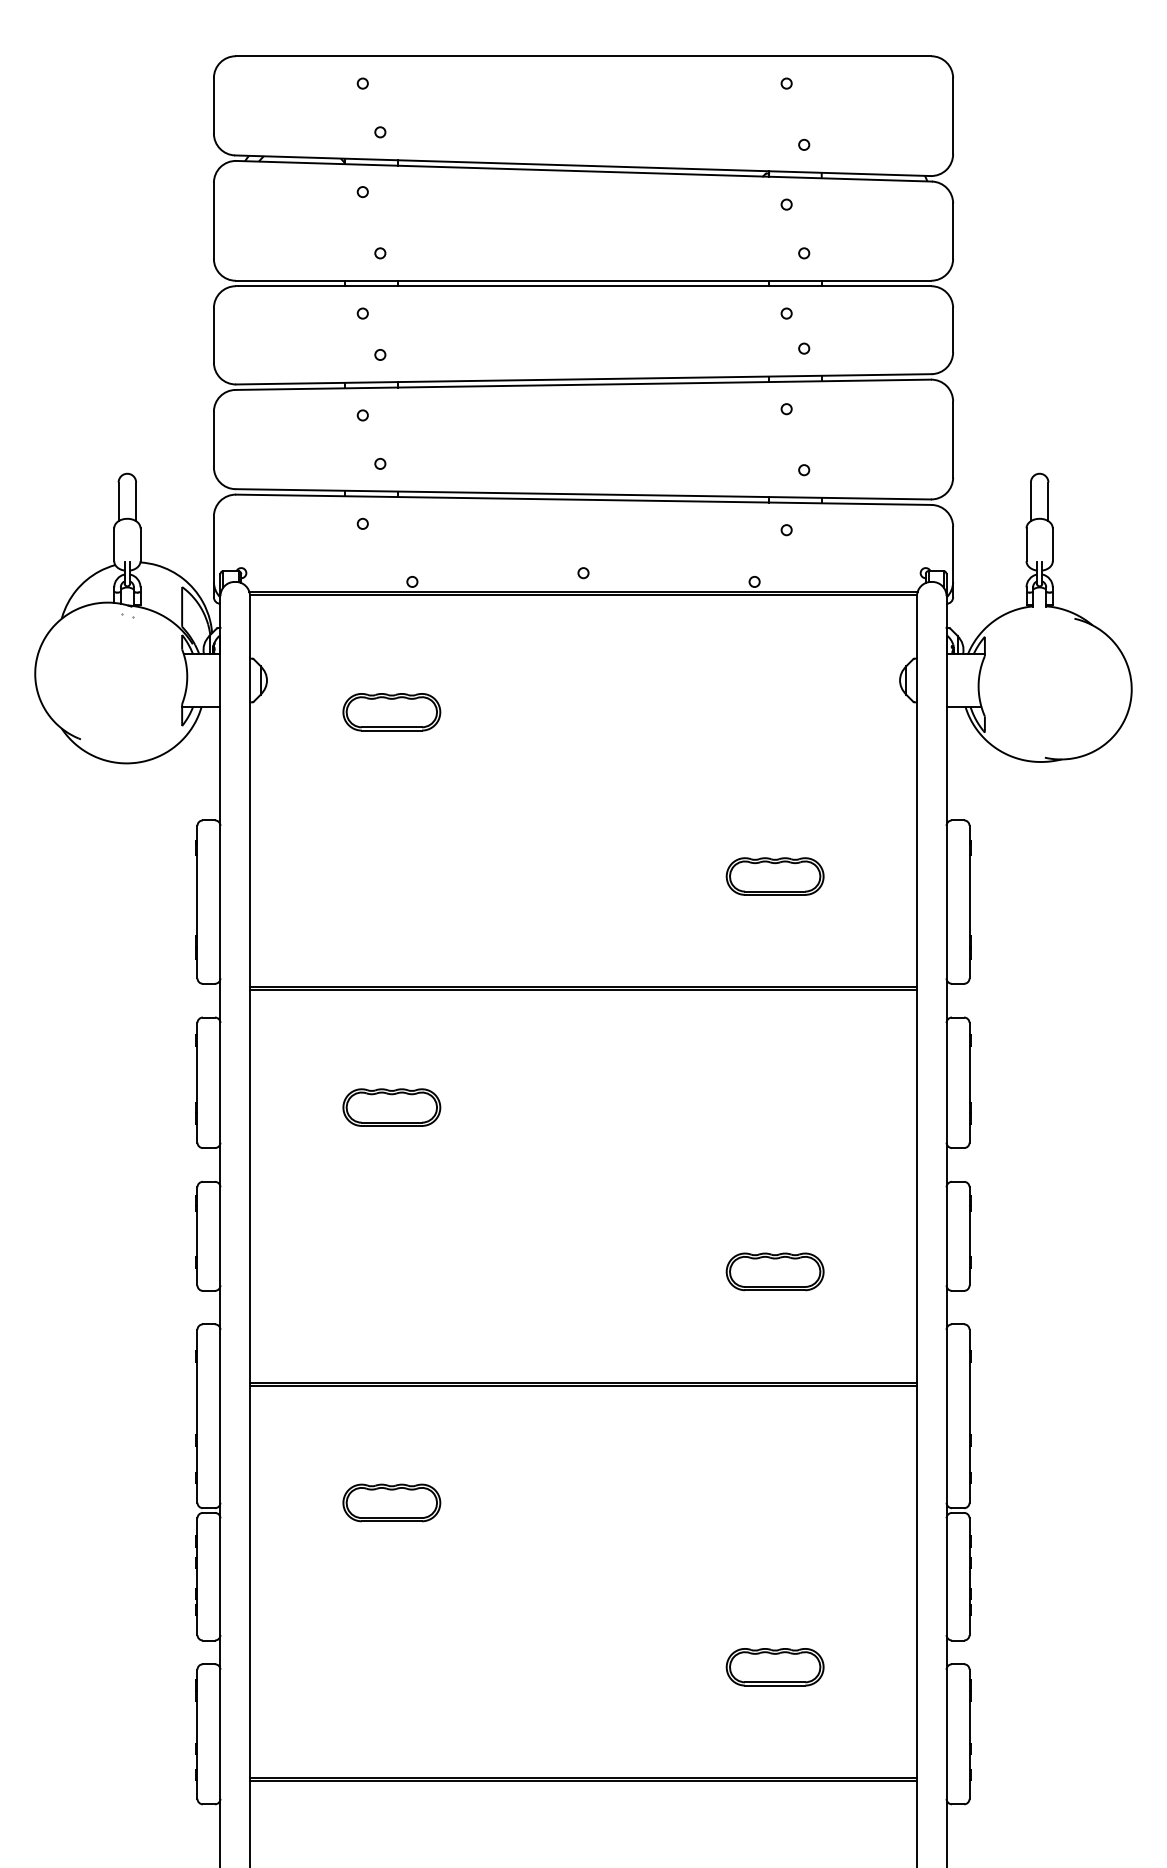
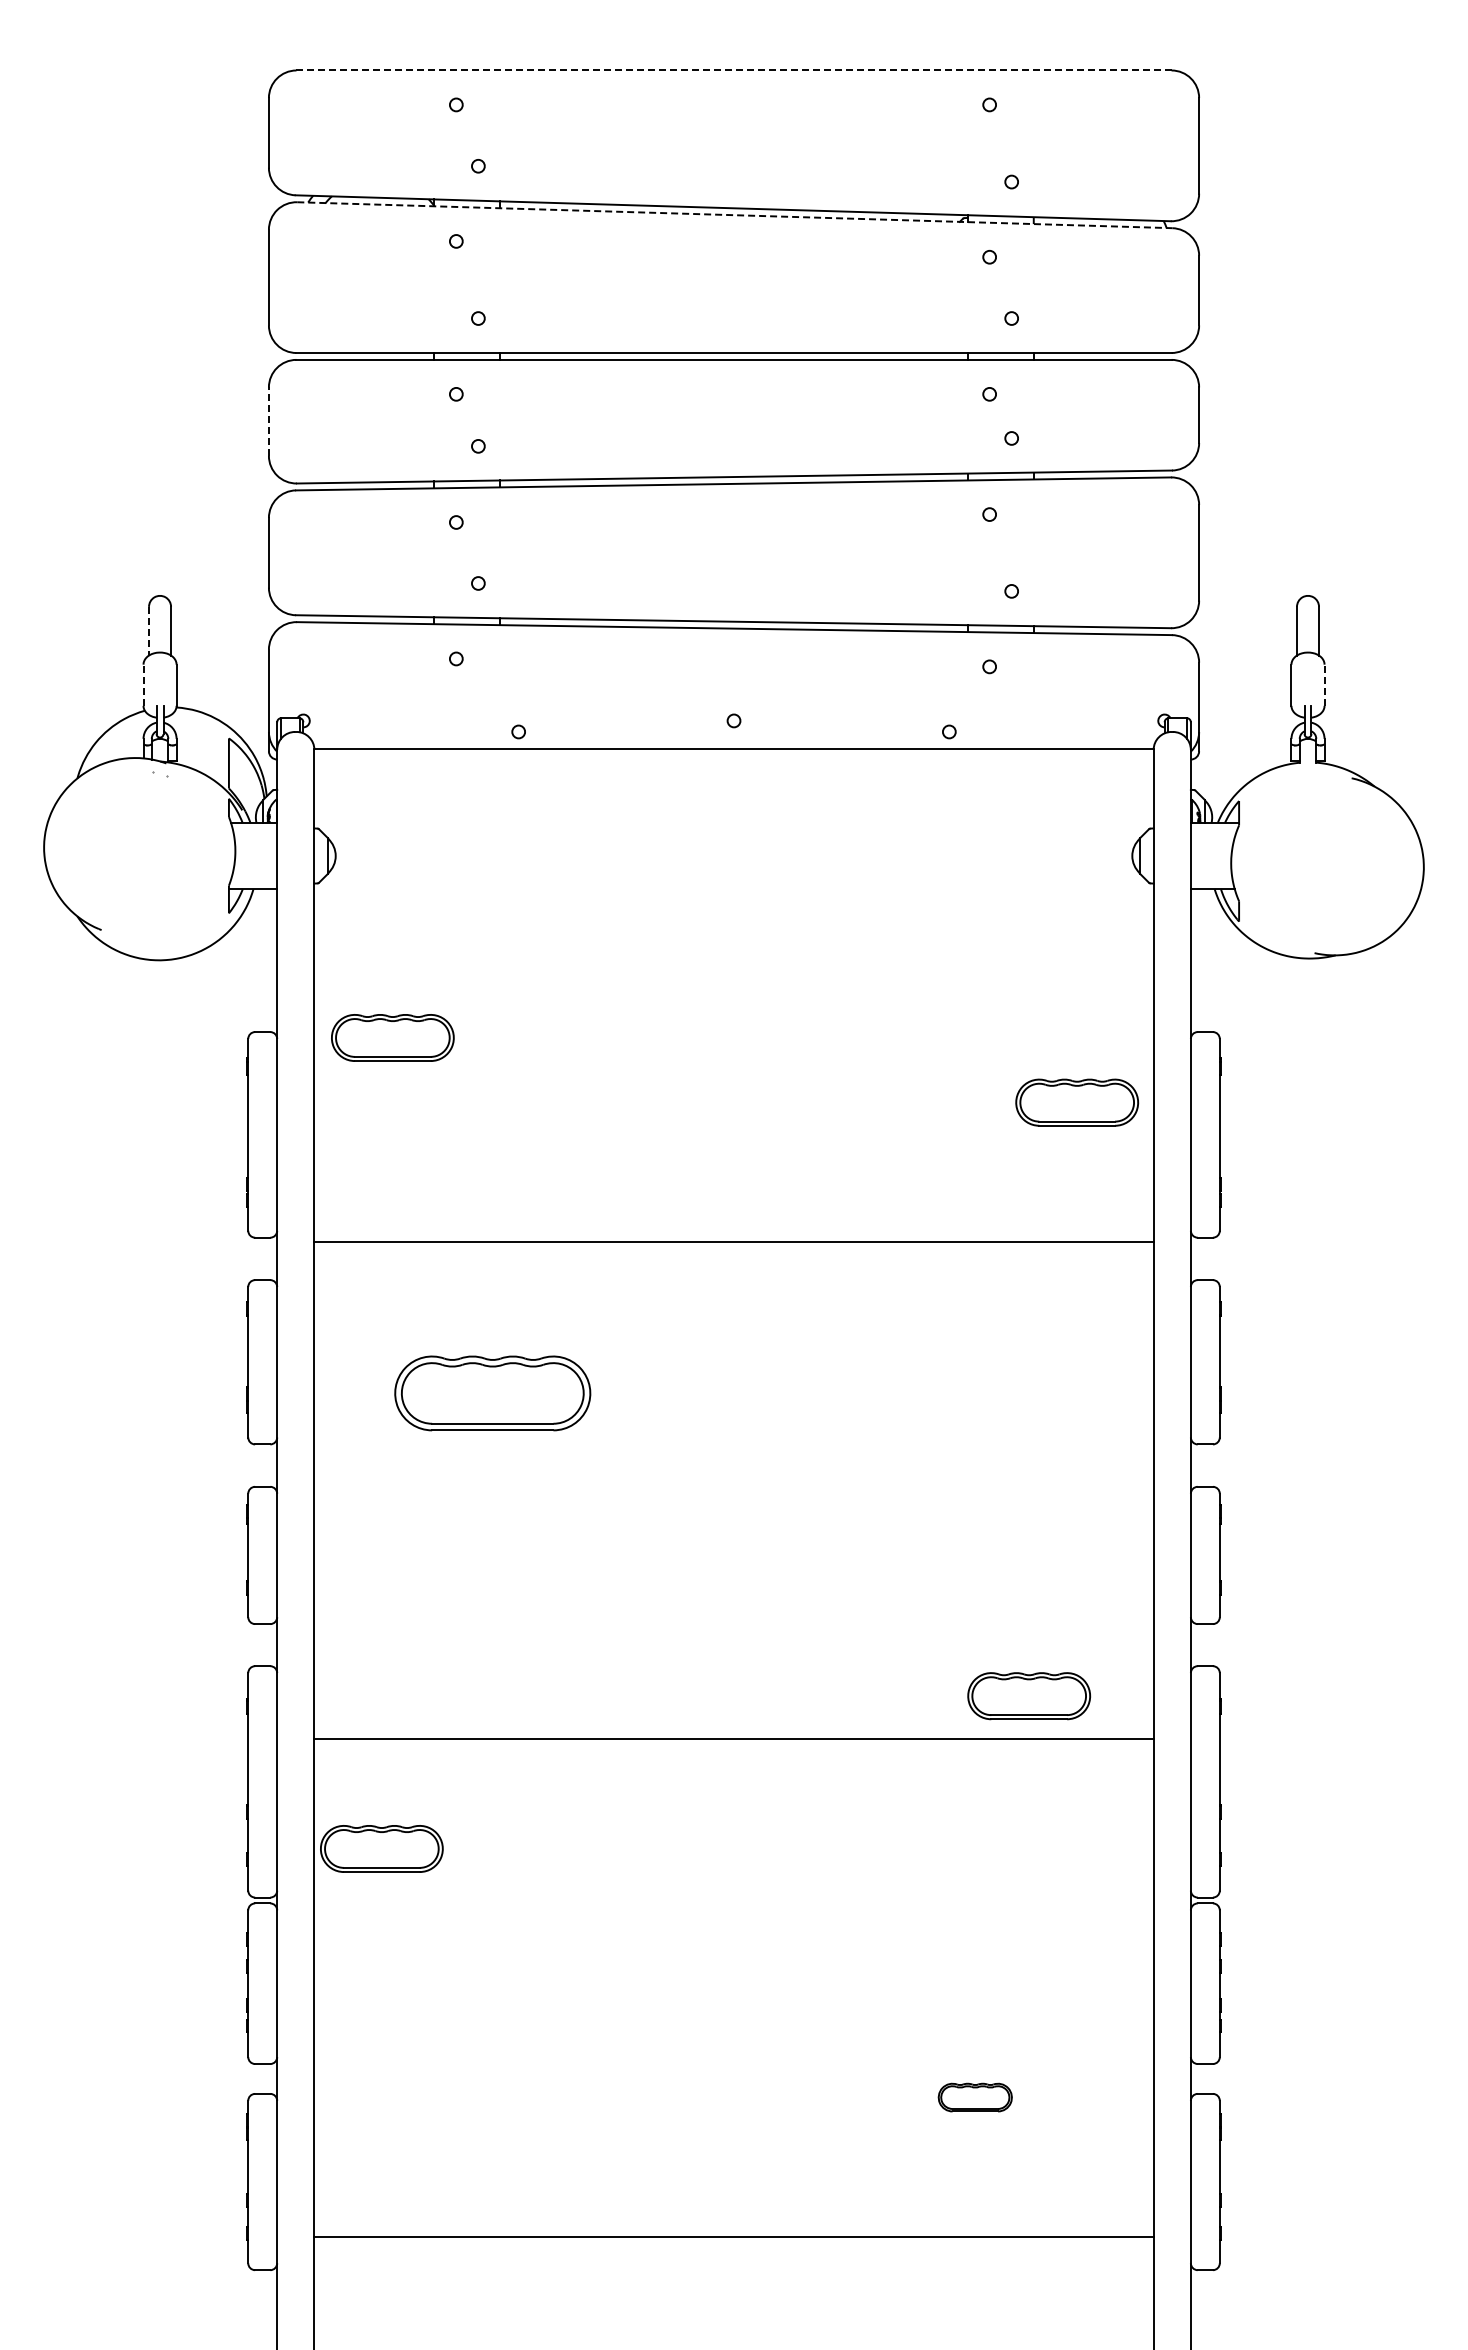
line: (583, 56) -> (734, 70), solid -> dashed
line: (583, 171) -> (734, 215), solid -> dashed
line: (213, 335) -> (268, 421), solid -> dashed
line: (118, 502) -> (149, 631), solid -> dashed
line: (114, 544) -> (143, 685), solid -> dashed
line: (1052, 544) -> (1324, 685), solid -> dashed
line: (583, 591) -> (733, 744), removed
part: (391, 711) -> (392, 1037), moved
part: (775, 876) -> (1077, 1102), moved
line: (583, 990) -> (733, 1246), removed
part: (391, 1107) -> (492, 1393), size x1.6
part: (775, 1272) -> (1029, 1696), moved
line: (583, 1385) -> (733, 1743), removed
part: (391, 1502) -> (381, 1848), moved
part: (775, 1667) -> (975, 2097), size x0.6
line: (583, 1780) -> (733, 2240), removed

